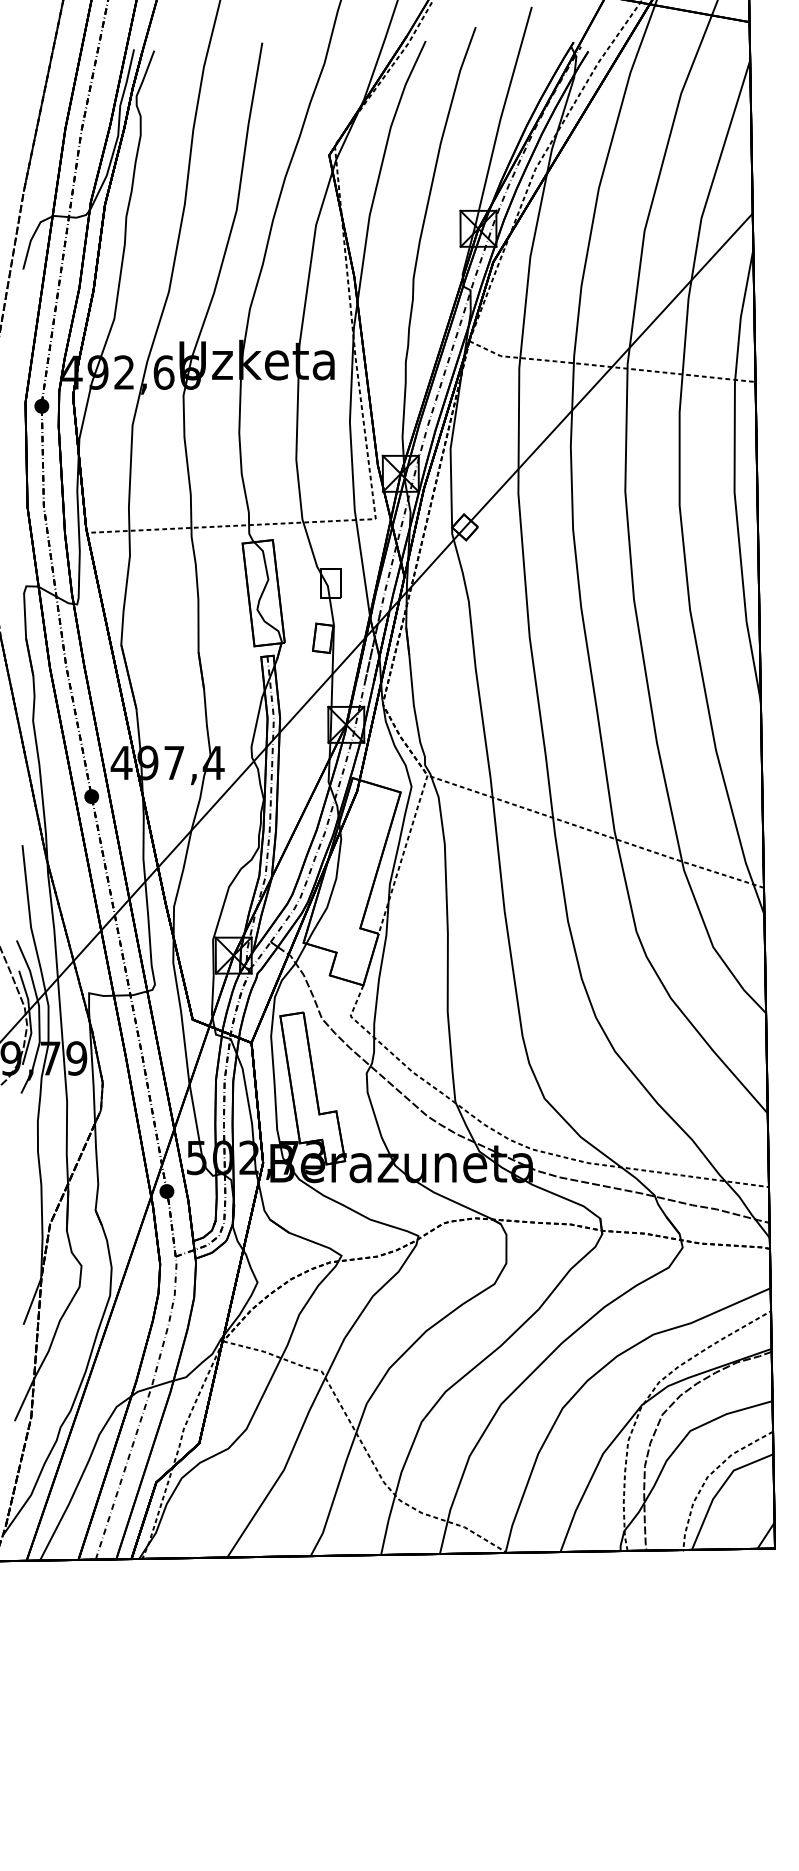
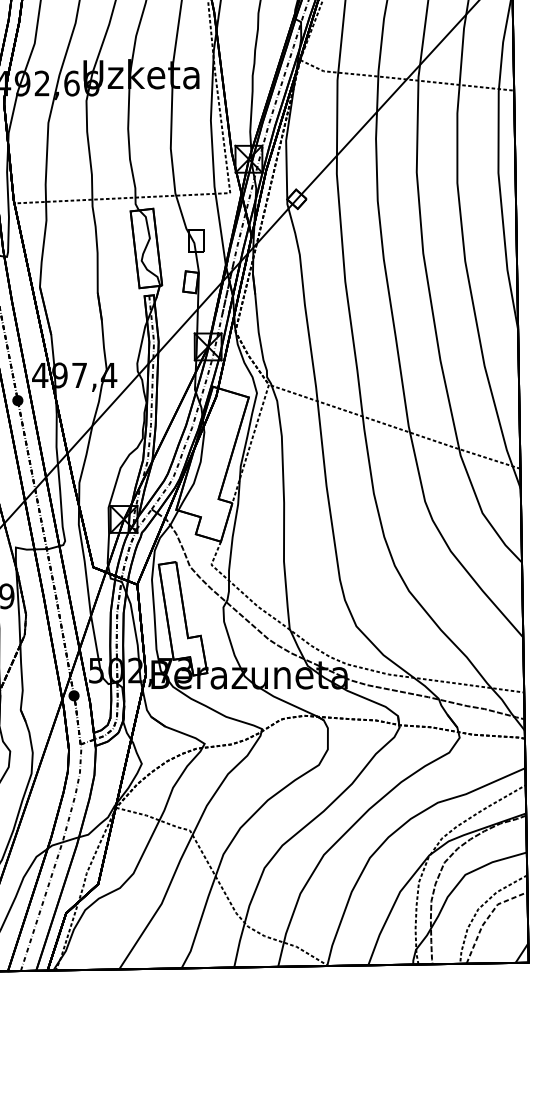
line: (719, 1489) -> (487, 918), solid -> dashed

